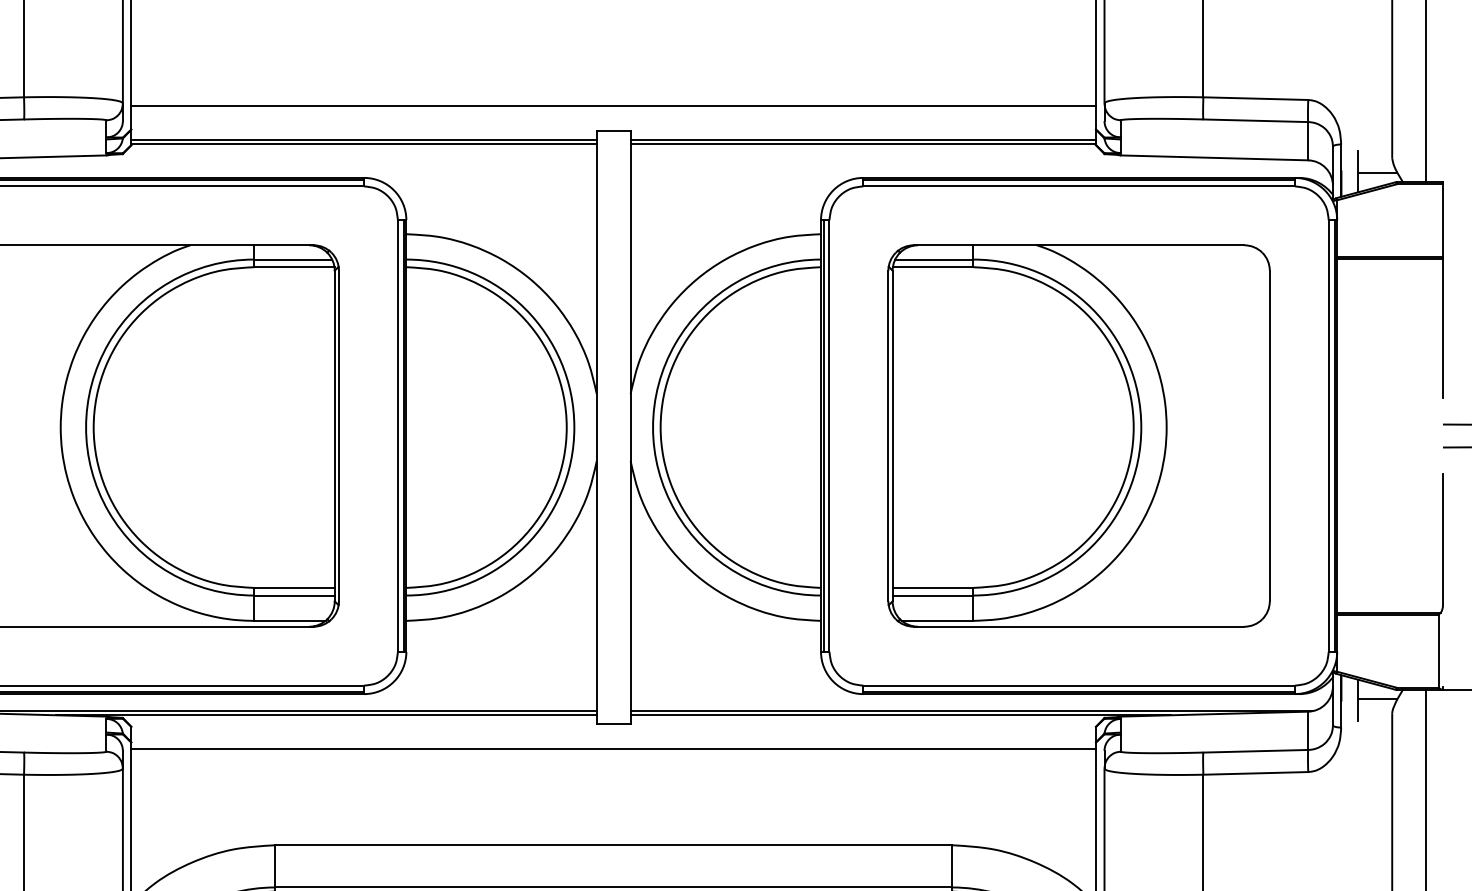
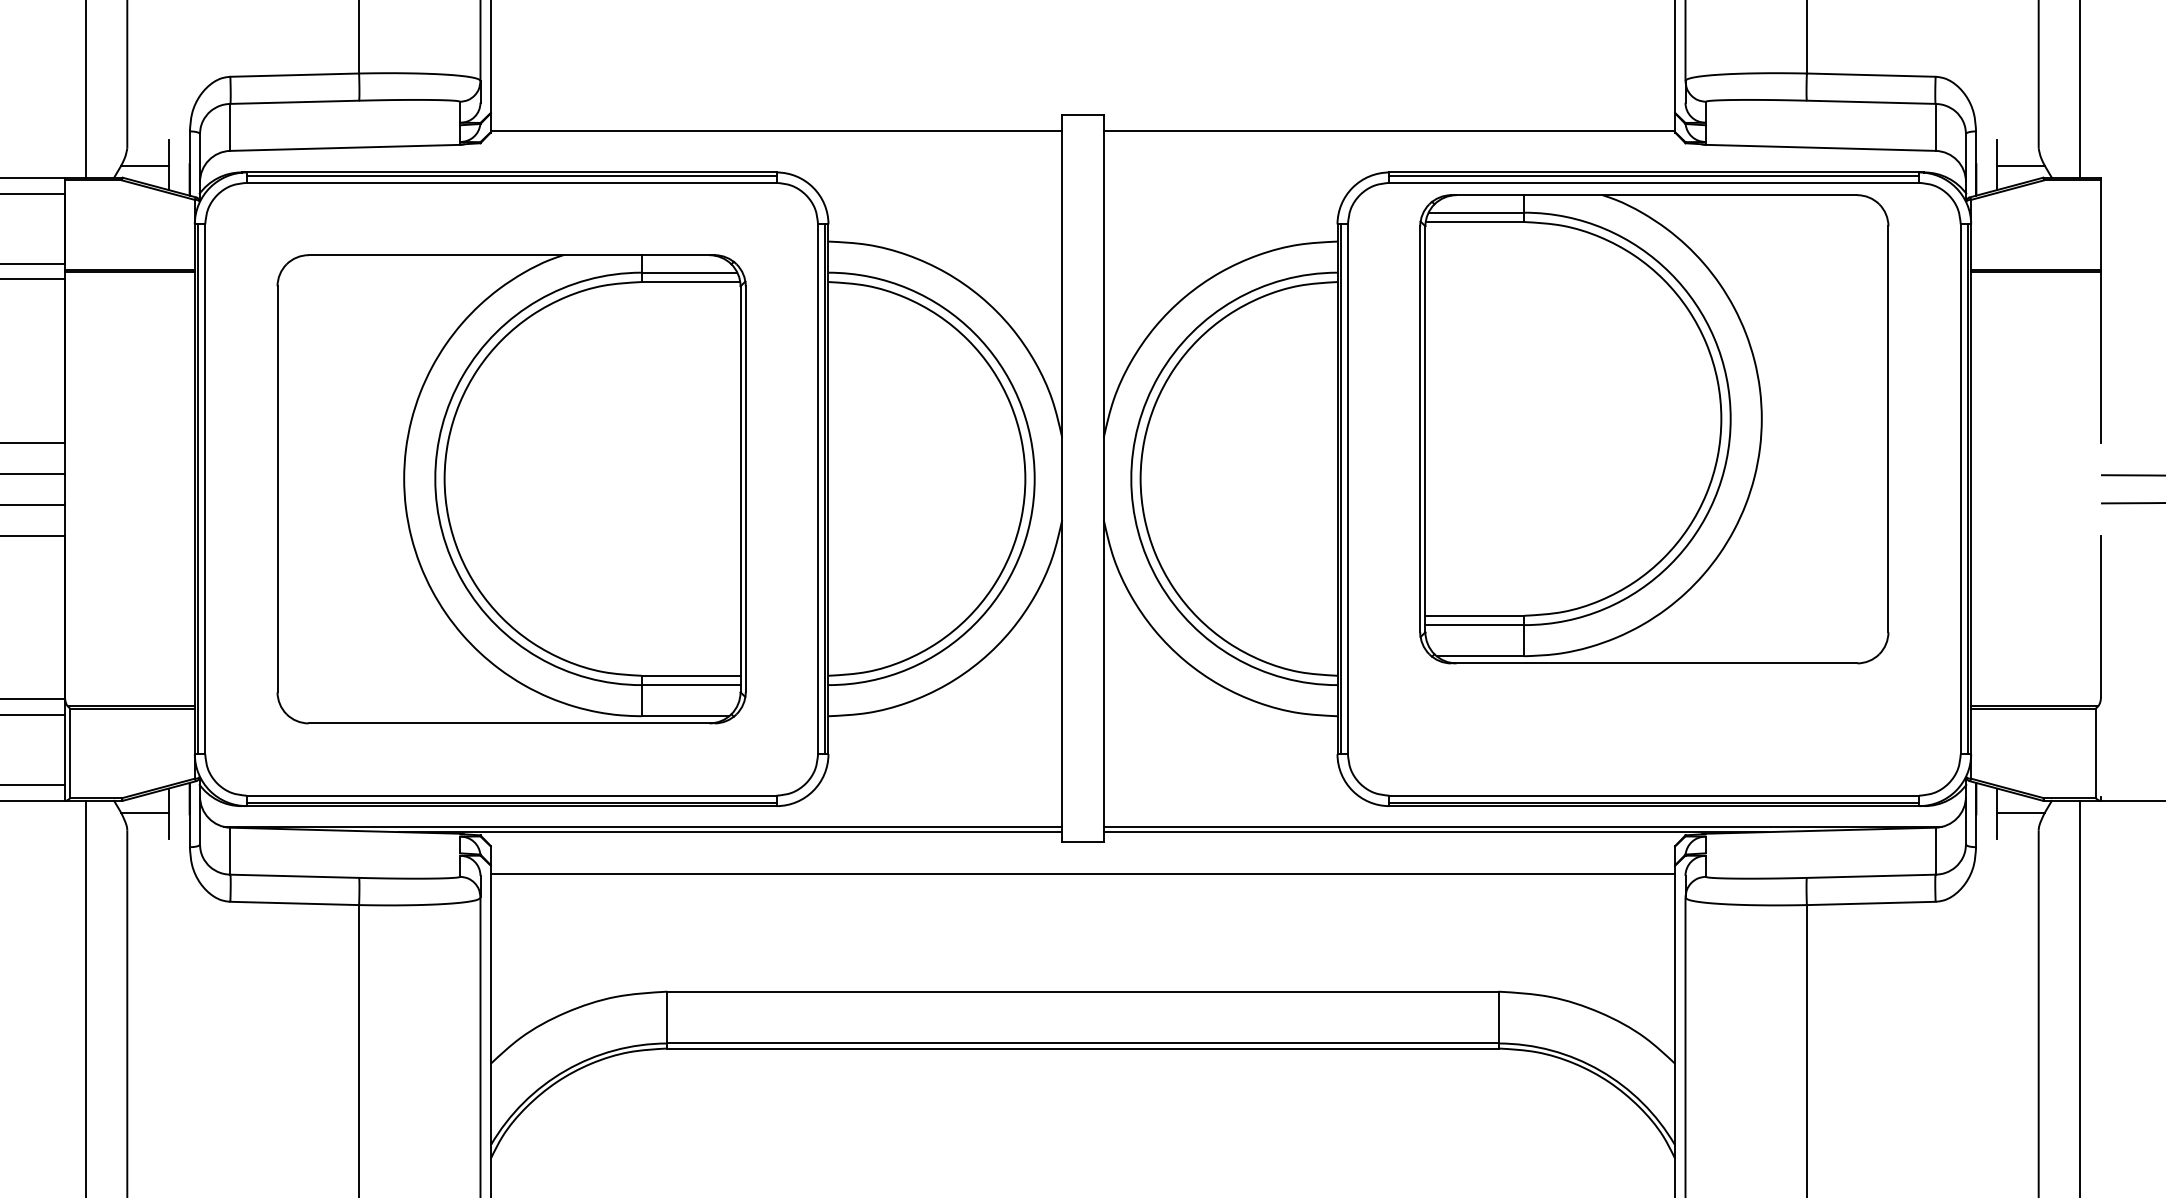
line: (613, 106) -> (1082, 84), removed
line: (364, 139) -> (776, 125), removed
line: (863, 139) -> (1389, 125), removed
part: (1079, 436) -> (1654, 429), moved

